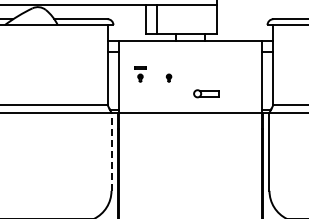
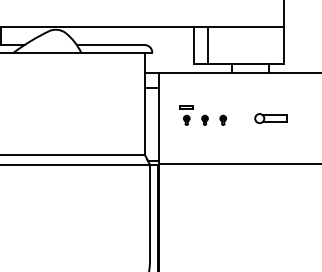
part: (154, 77) -> (204, 119), added
part: (206, 93) -> (271, 118), moved
line: (111, 151) -> (149, 213), dashed -> solid

